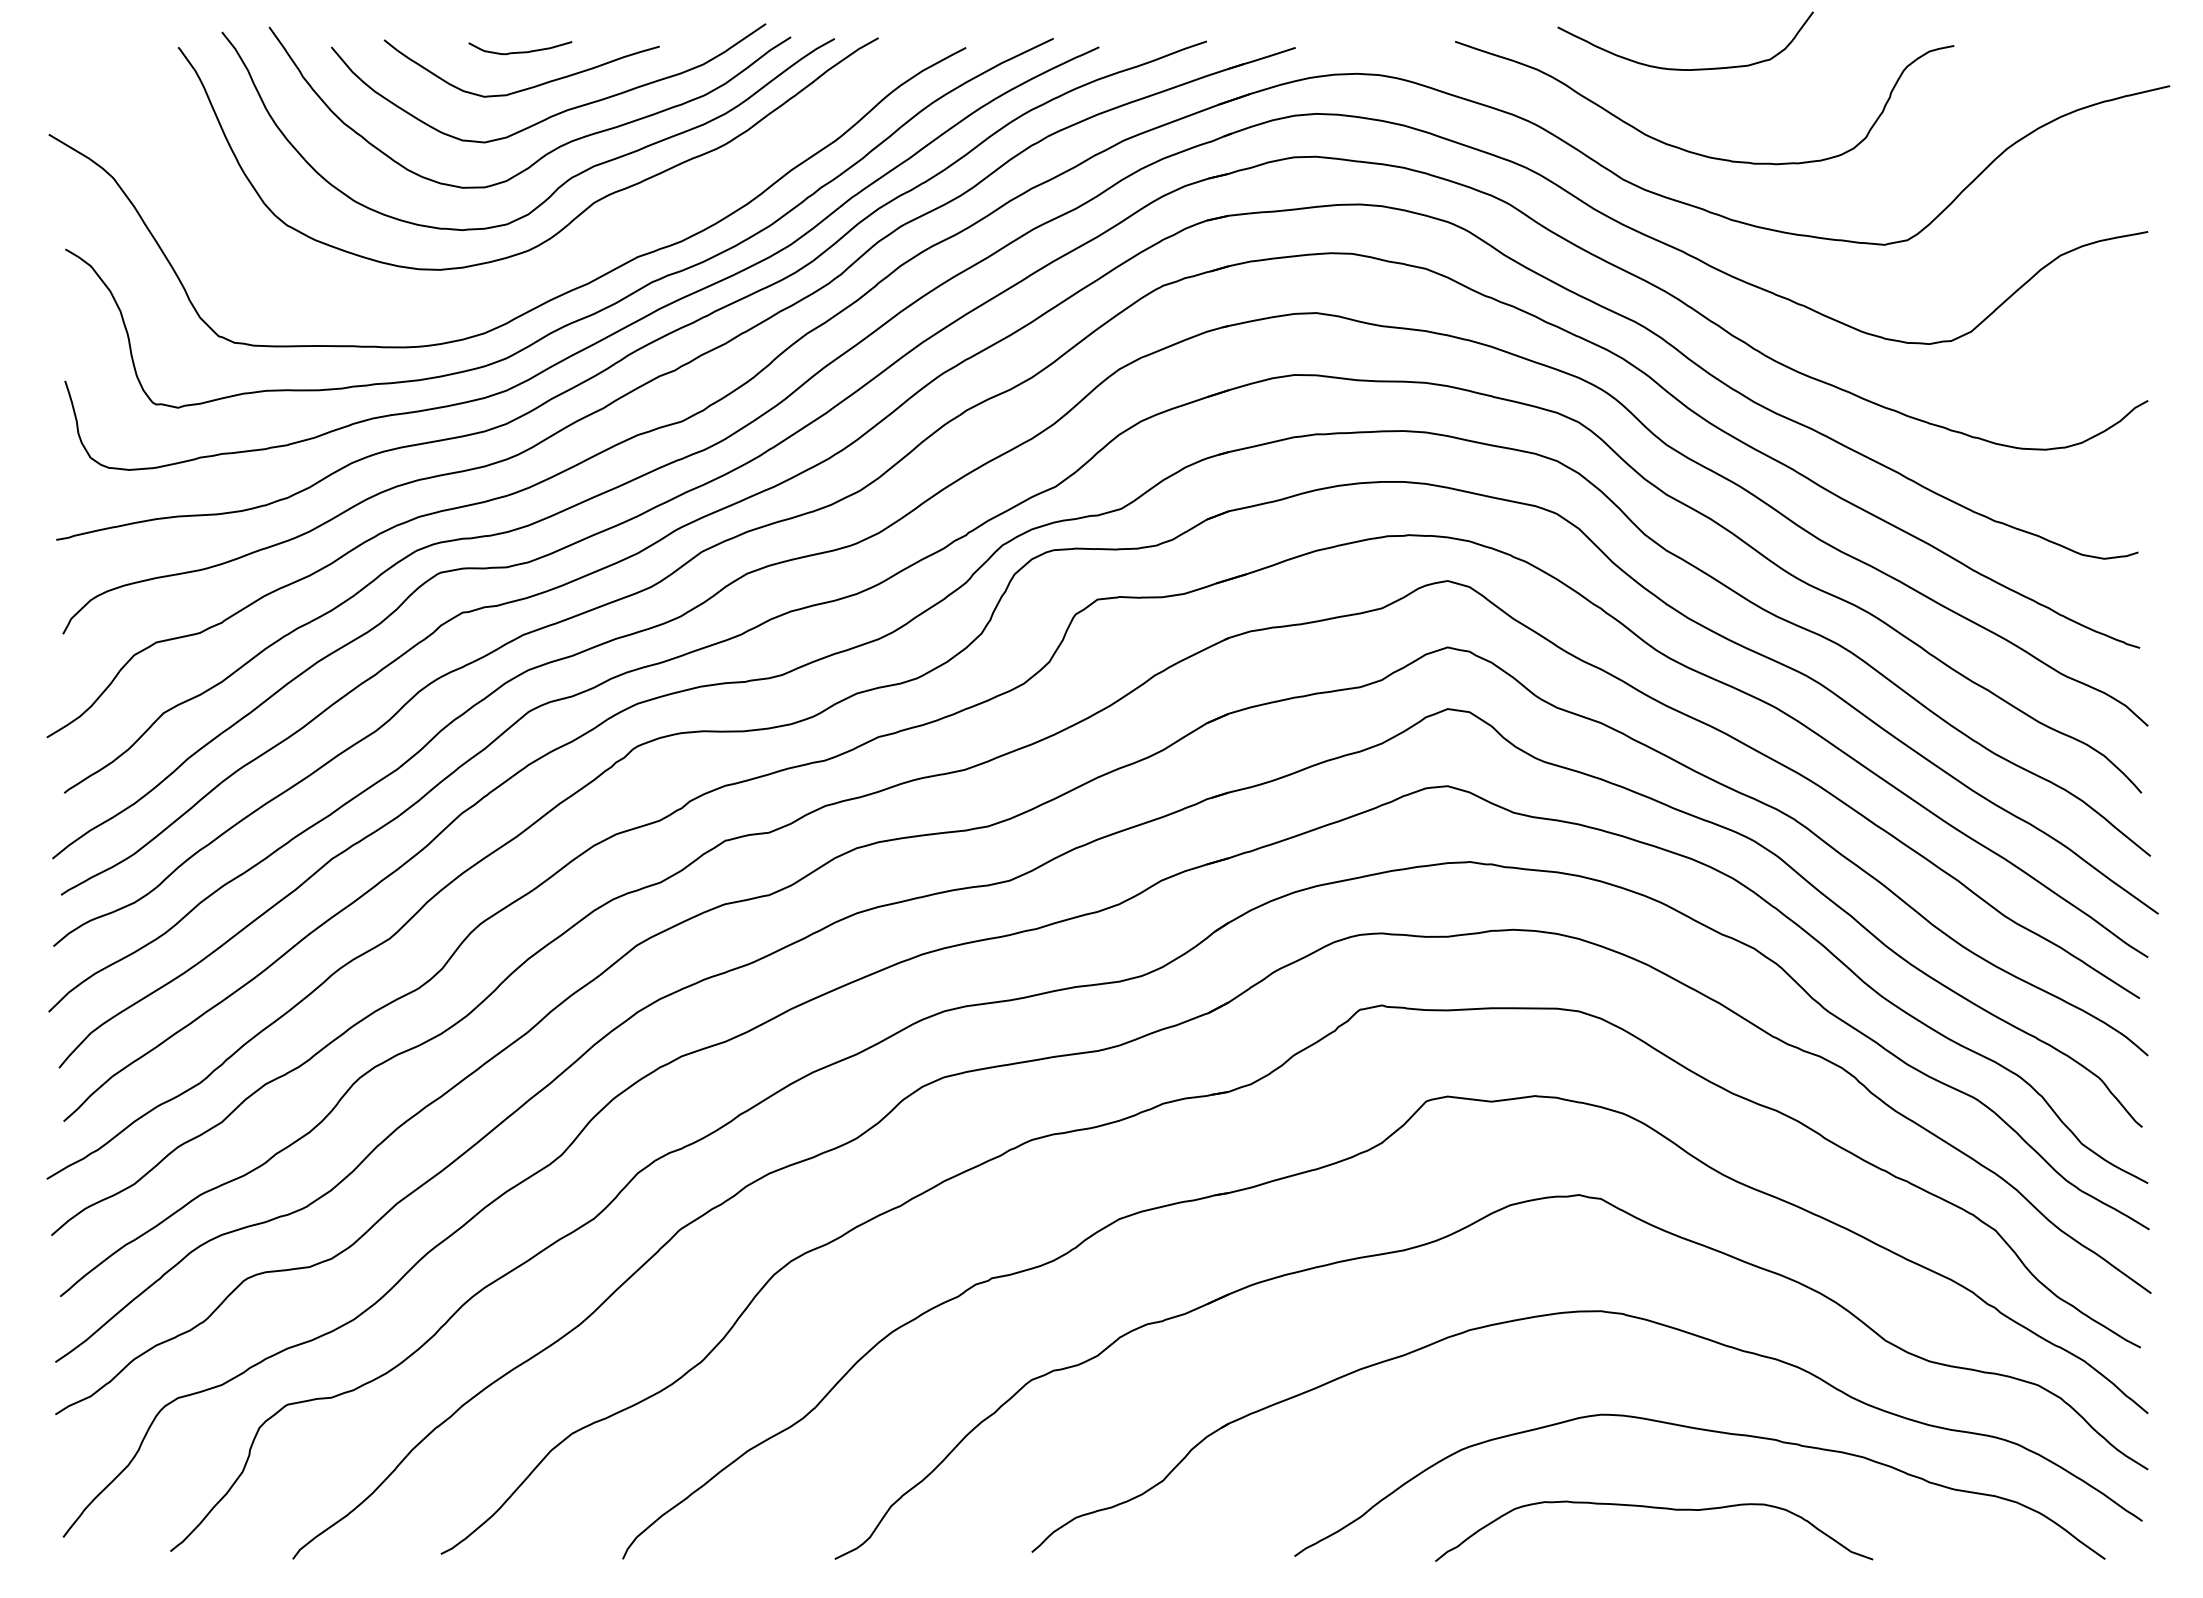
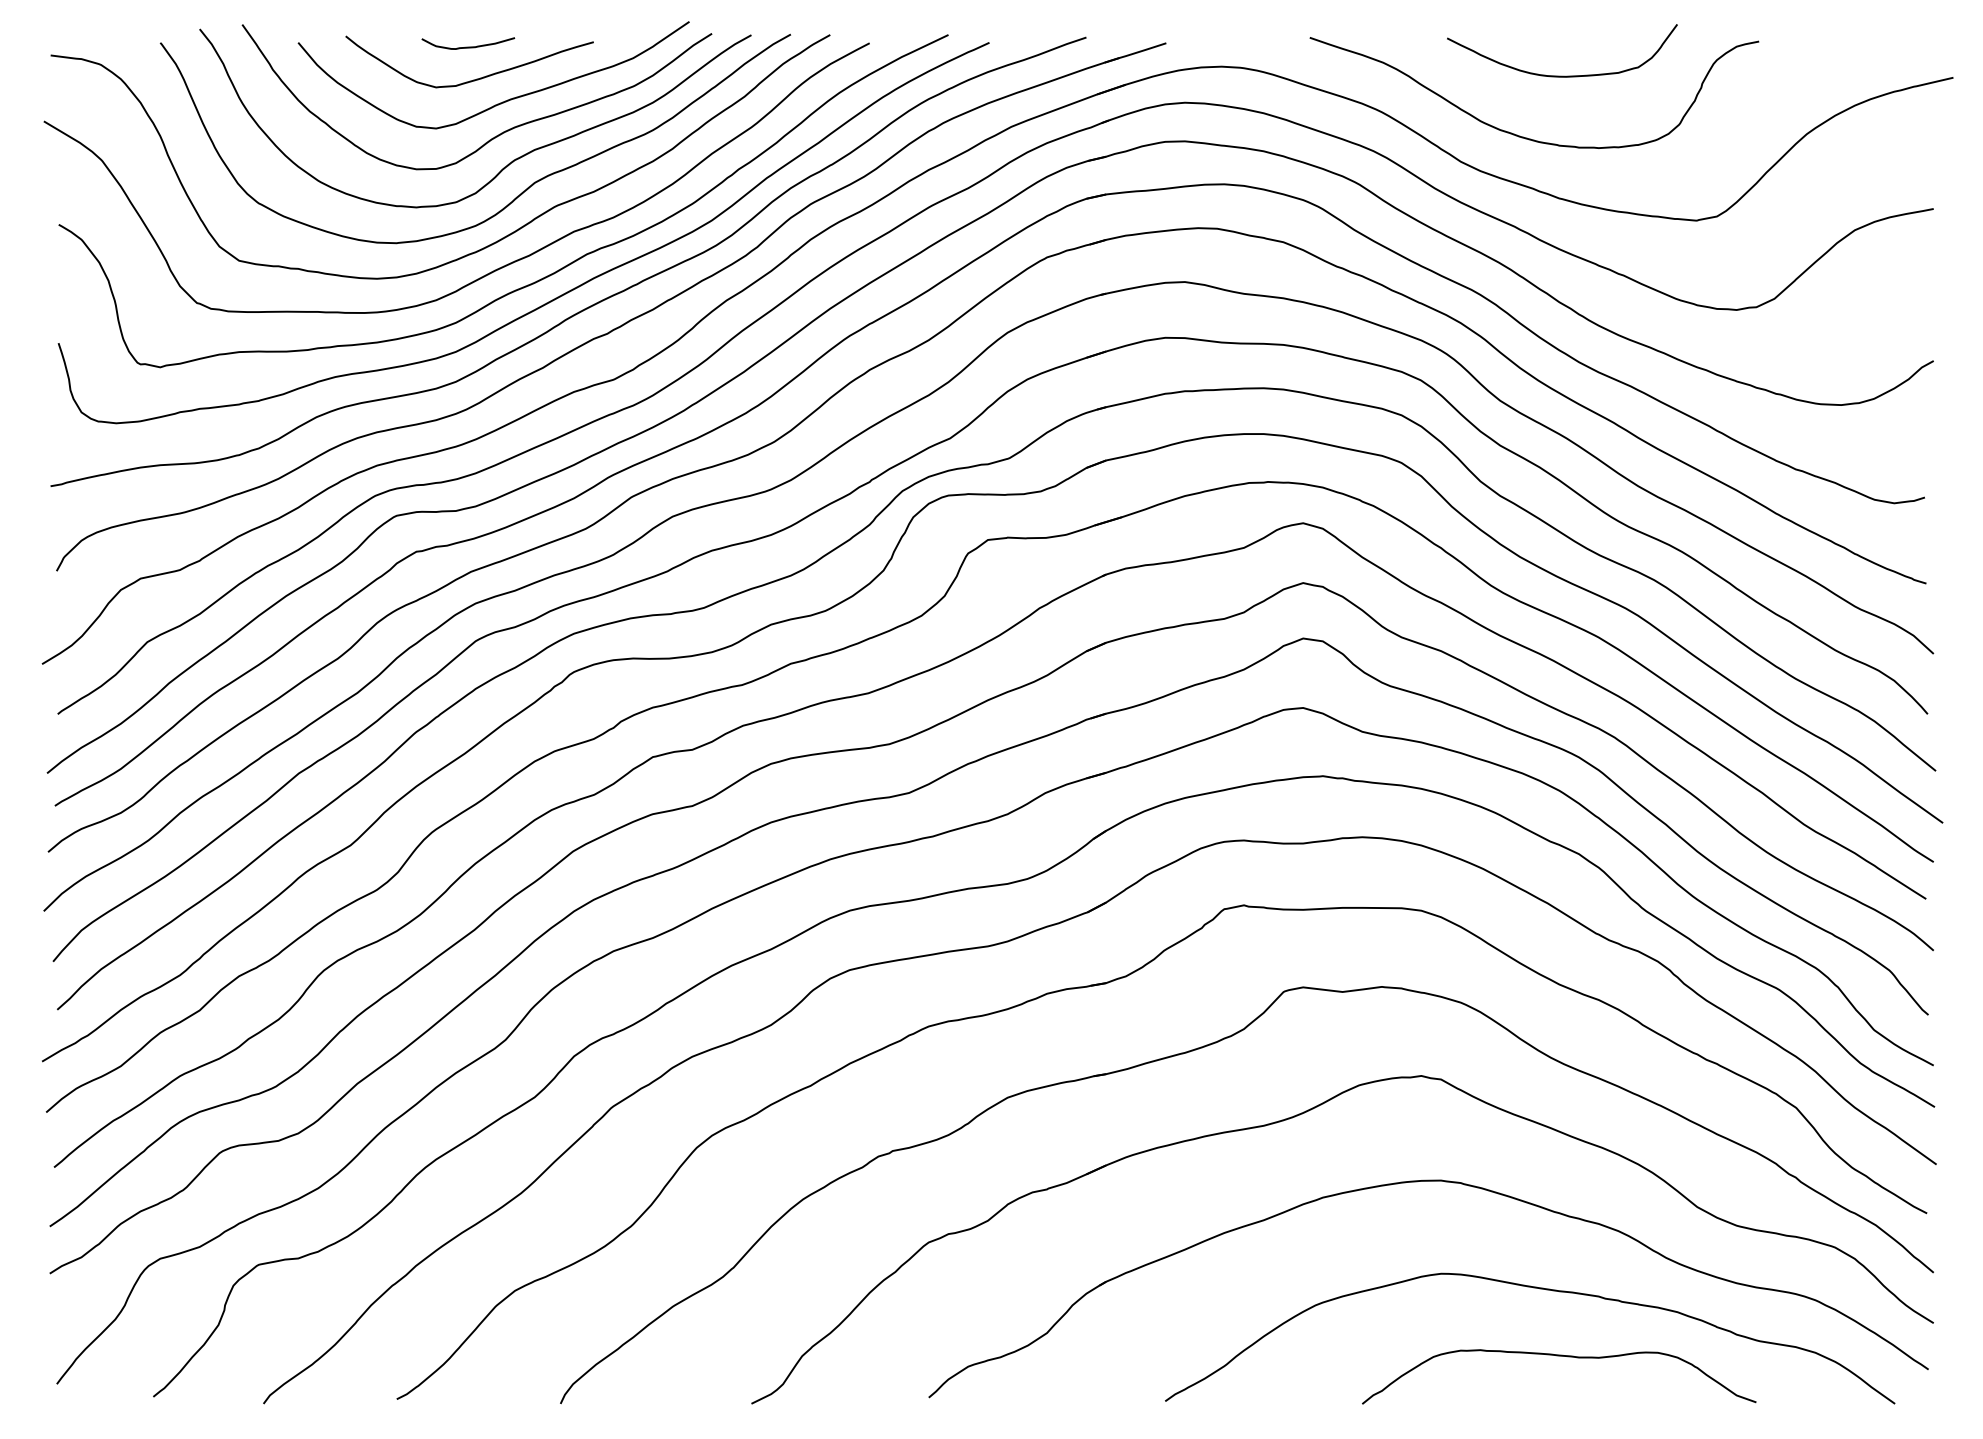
curve: (1679, 68) -> (1556, 75), moved
curve: (539, 273) -> (485, 246), added
curve: (1654, 1508) -> (1559, 1356), moved

